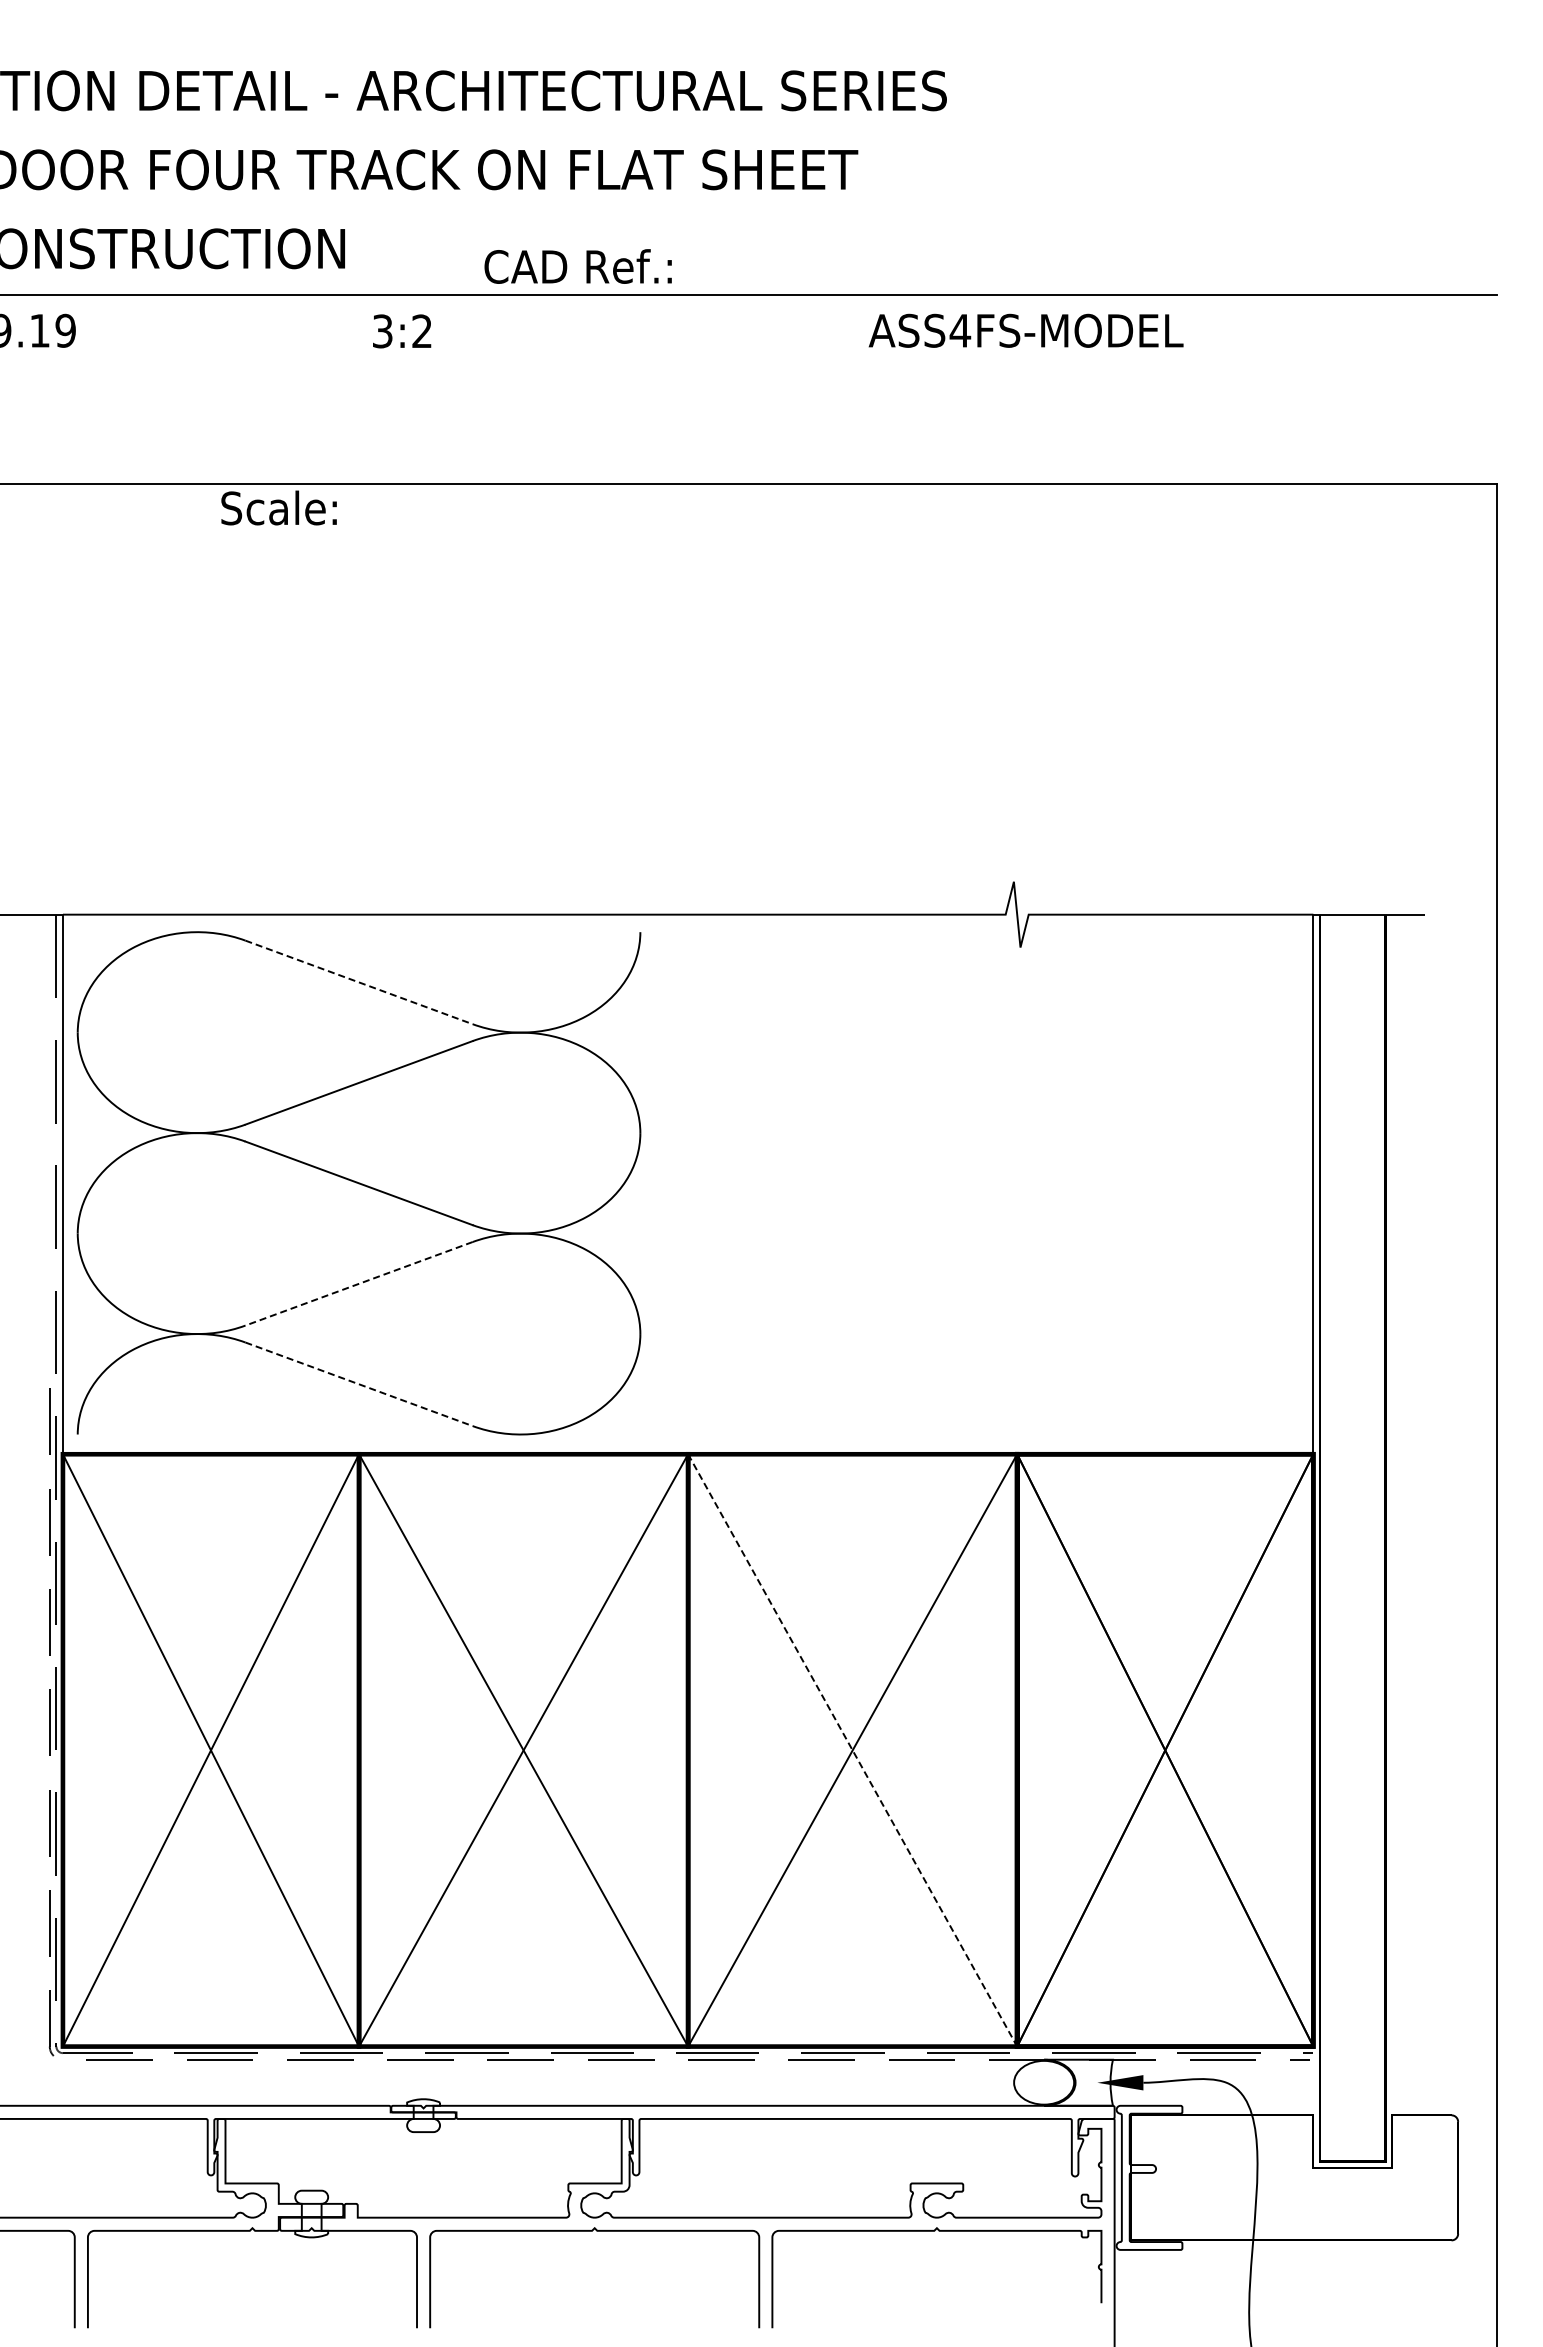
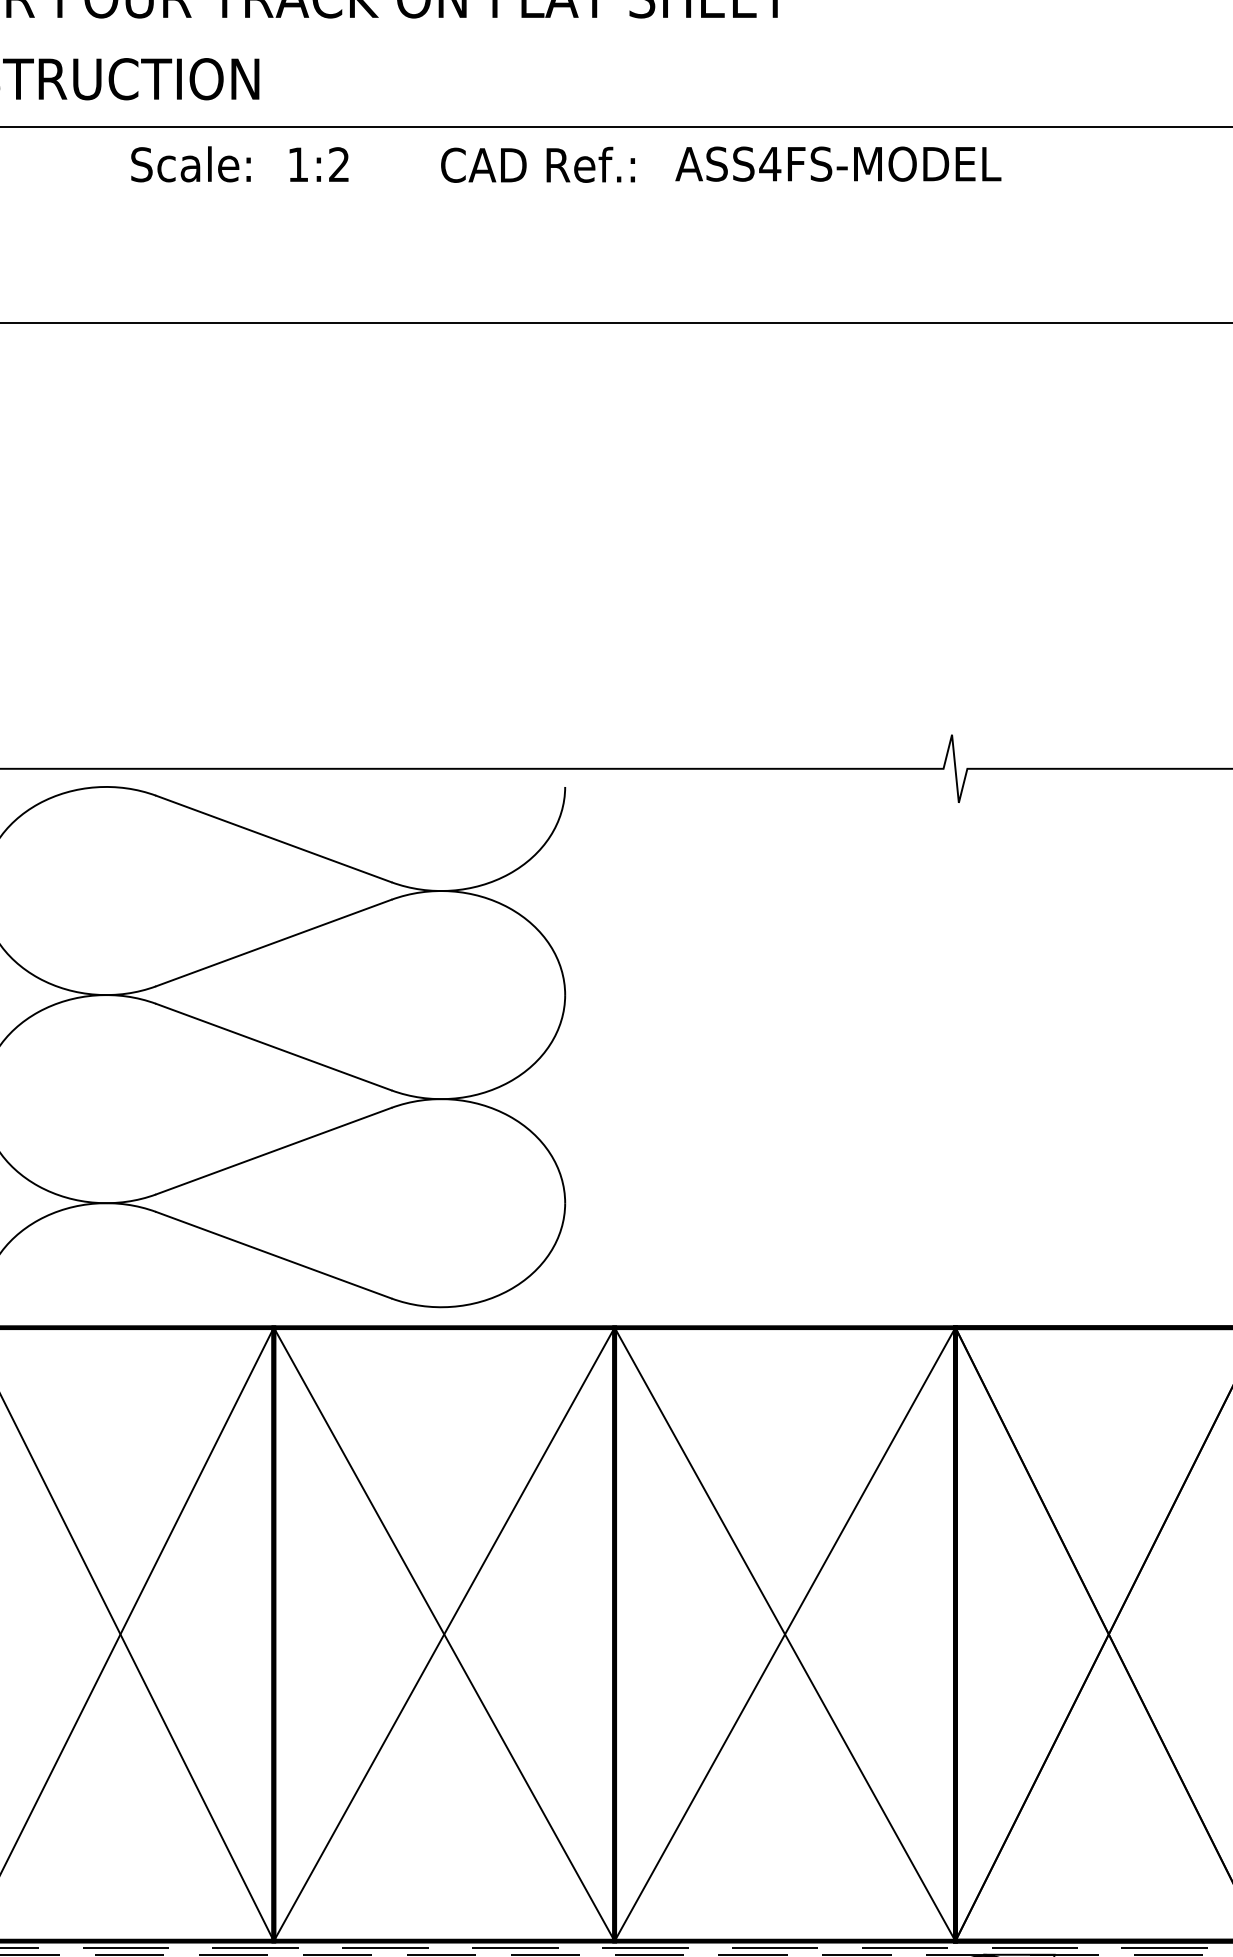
text: (577, 266) -> (537, 164), moved
text: (1025, 330) -> (837, 163), moved
text: (382, 331) -> (298, 164), 3:2 -> 1:2
text: (278, 507) -> (190, 163), moved
line: (359, 982) -> (274, 839), dashed -> solid
line: (358, 1283) -> (273, 1150), dashed -> solid
line: (359, 1384) -> (274, 1255), dashed -> solid
line: (852, 1750) -> (784, 1634), dashed -> solid

